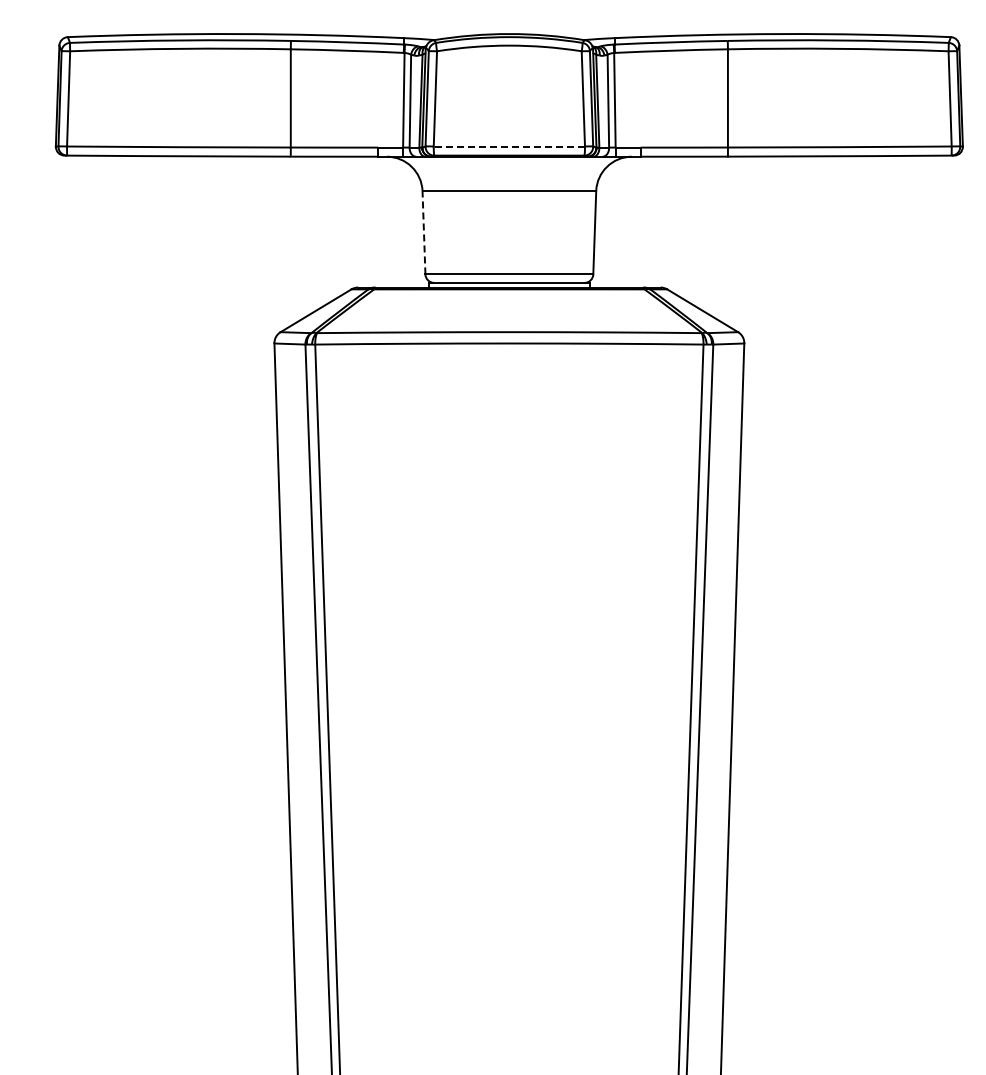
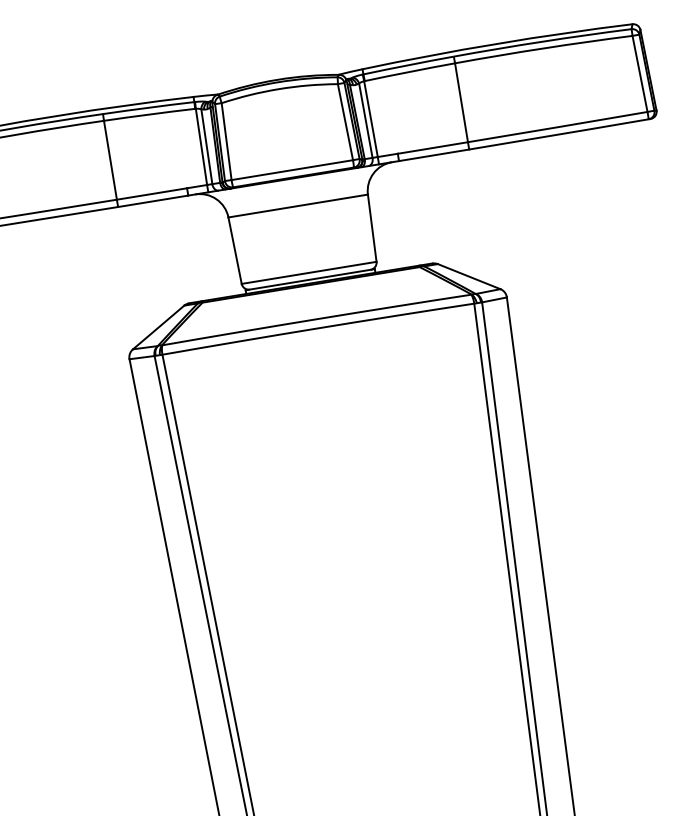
line: (509, 146) -> (292, 170), dashed -> solid
line: (423, 232) -> (234, 250), dashed -> solid

